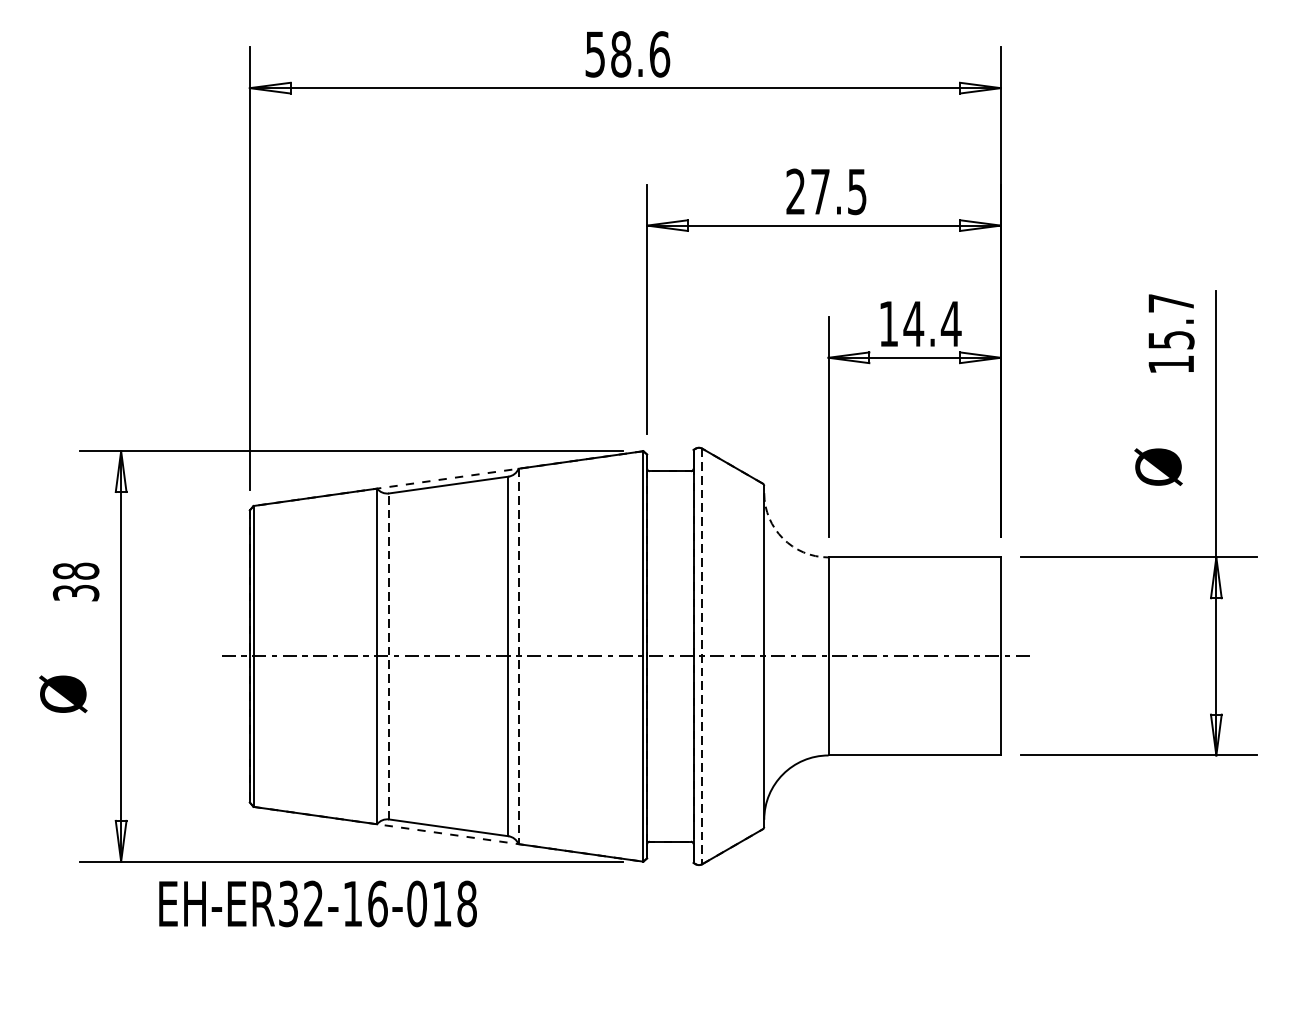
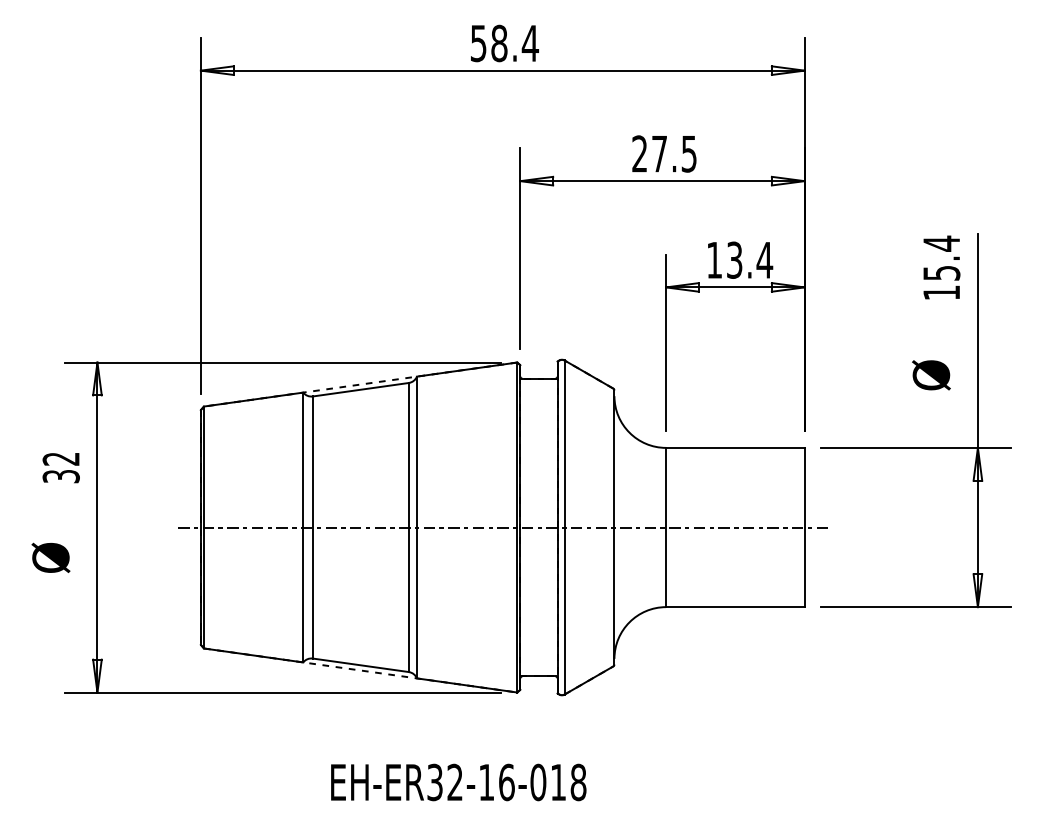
text: (659, 54) -> (530, 43), 58.6 -> 58.4
text: (1171, 303) -> (941, 243), 15.7 -> 15.4
text: (913, 323) -> (734, 259), 14.4 -> 13.4
arc: (782, 538) -> (629, 432), dashed -> solid
text: (75, 570) -> (60, 458), 38 -> 32
line: (388, 656) -> (312, 527), dashed -> solid
line: (518, 656) -> (416, 527), dashed -> solid
line: (702, 657) -> (564, 528), dashed -> solid
text: (317, 903) -> (458, 782), moved

